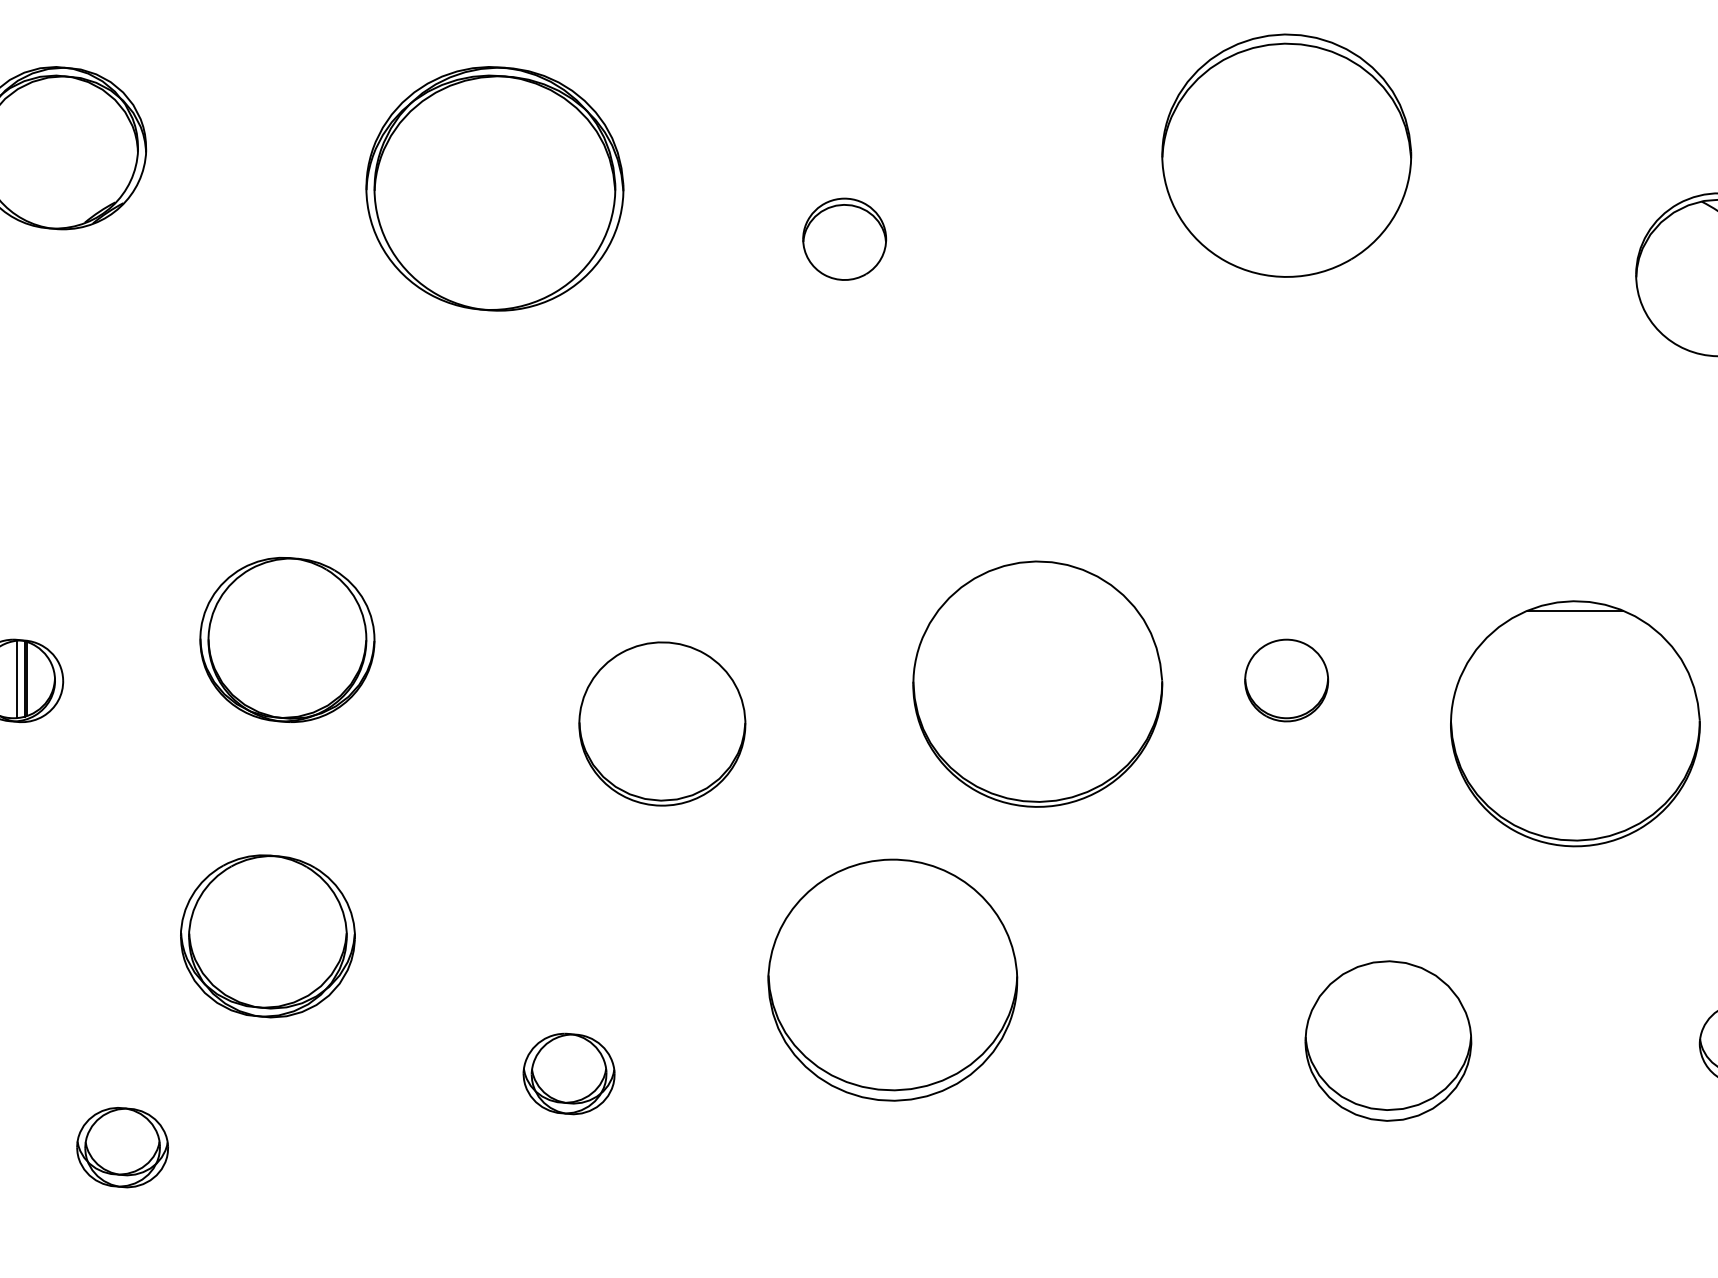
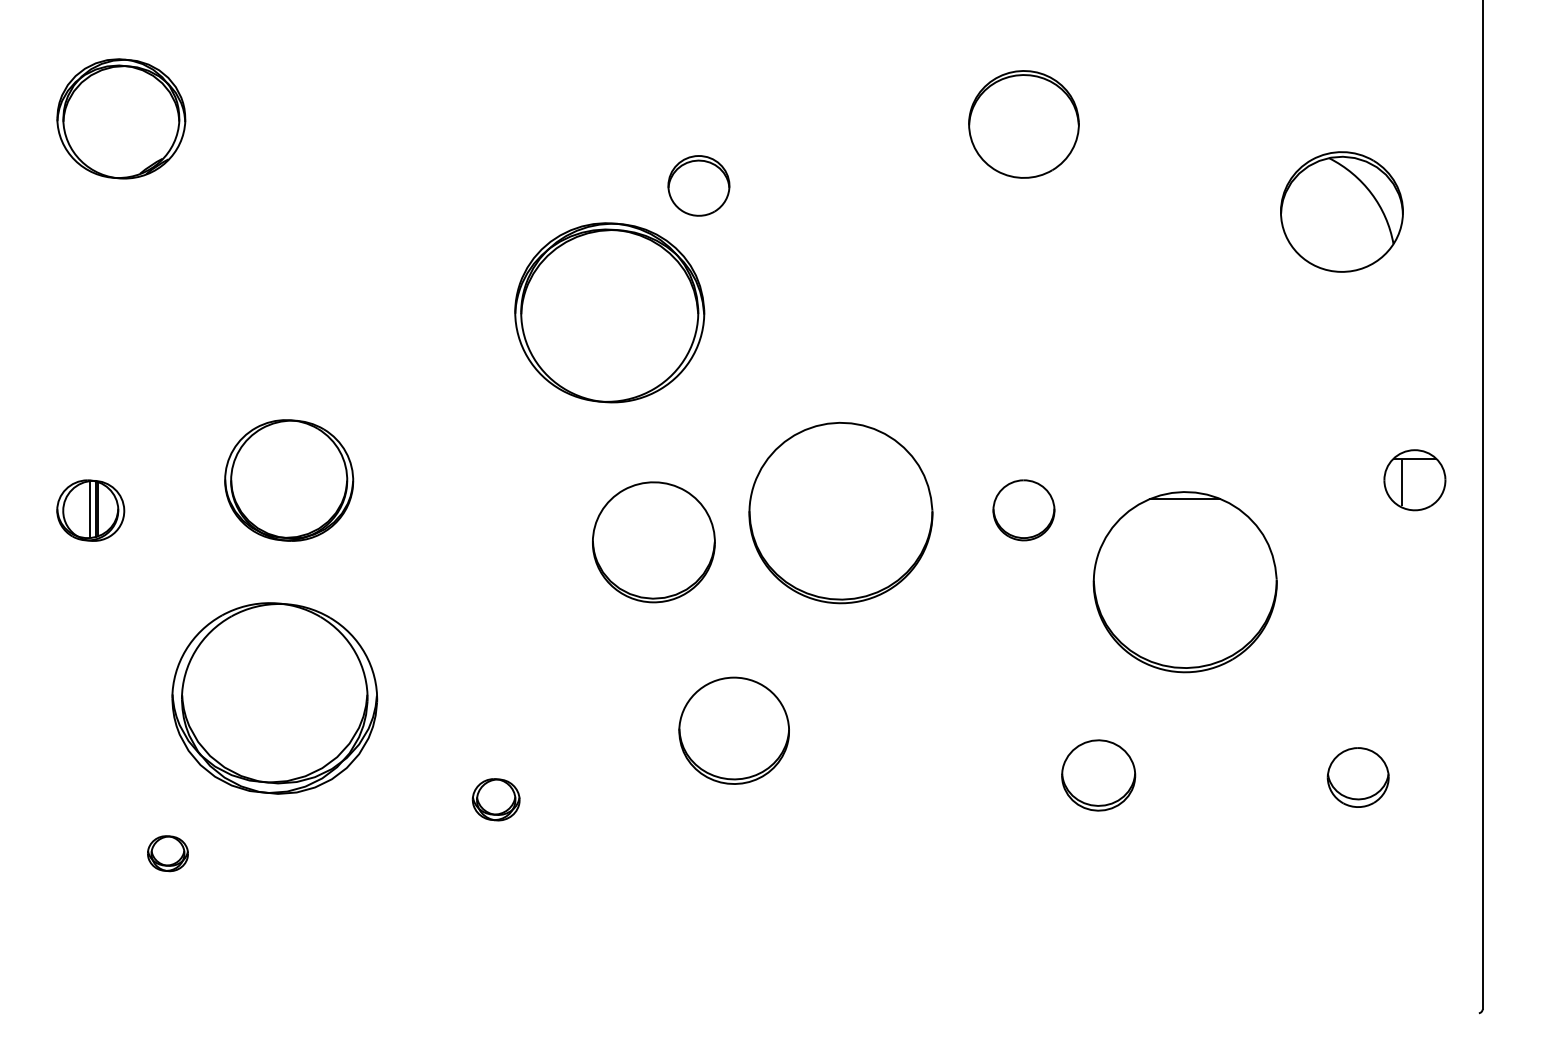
part: (1286, 155) -> (1023, 124), size x0.6
part: (494, 188) -> (609, 312), moved
part: (661, 724) -> (653, 542), moved
part: (1574, 724) -> (1184, 582), moved
part: (267, 936) -> (274, 698), size x1.6
part: (891, 979) -> (733, 730), size x0.6
part: (1388, 1041) -> (1098, 775), size x0.6
part: (568, 1073) -> (495, 799), size x0.7
part: (121, 1147) -> (167, 853), size x0.6

